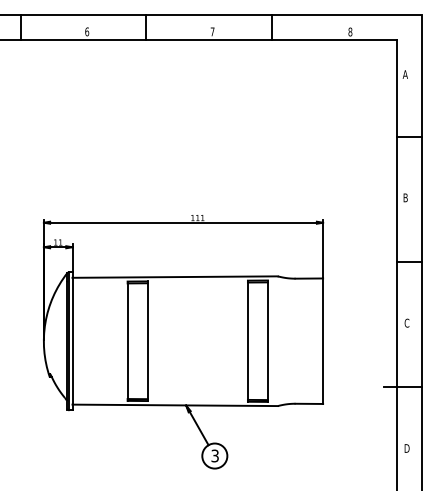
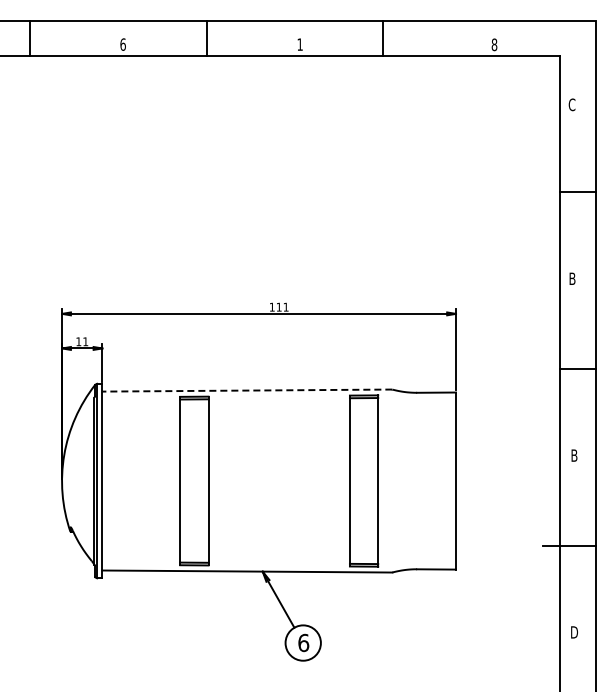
text: (212, 31) -> (299, 44), 7 -> 1
text: (404, 74) -> (571, 104), A -> C
line: (175, 277) -> (247, 390), solid -> dashed
text: (407, 323) -> (574, 455), C -> B
text: (215, 455) -> (303, 642), 3 -> 6

